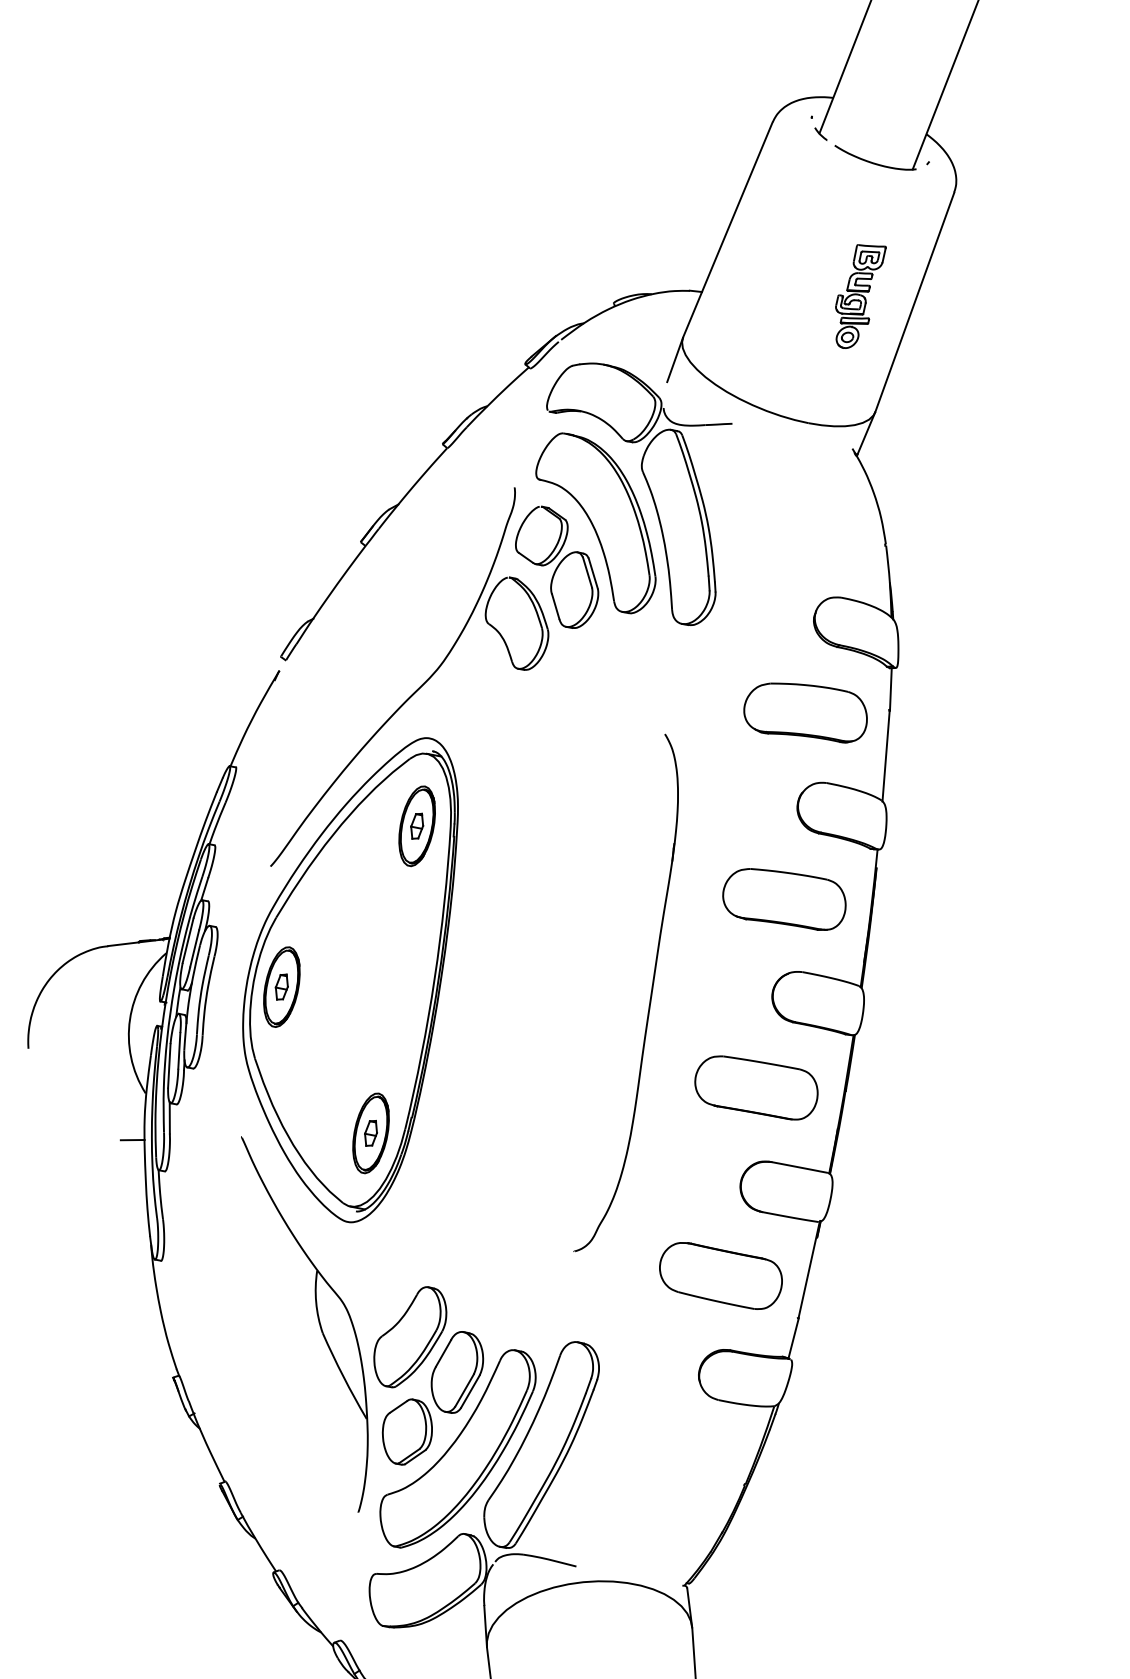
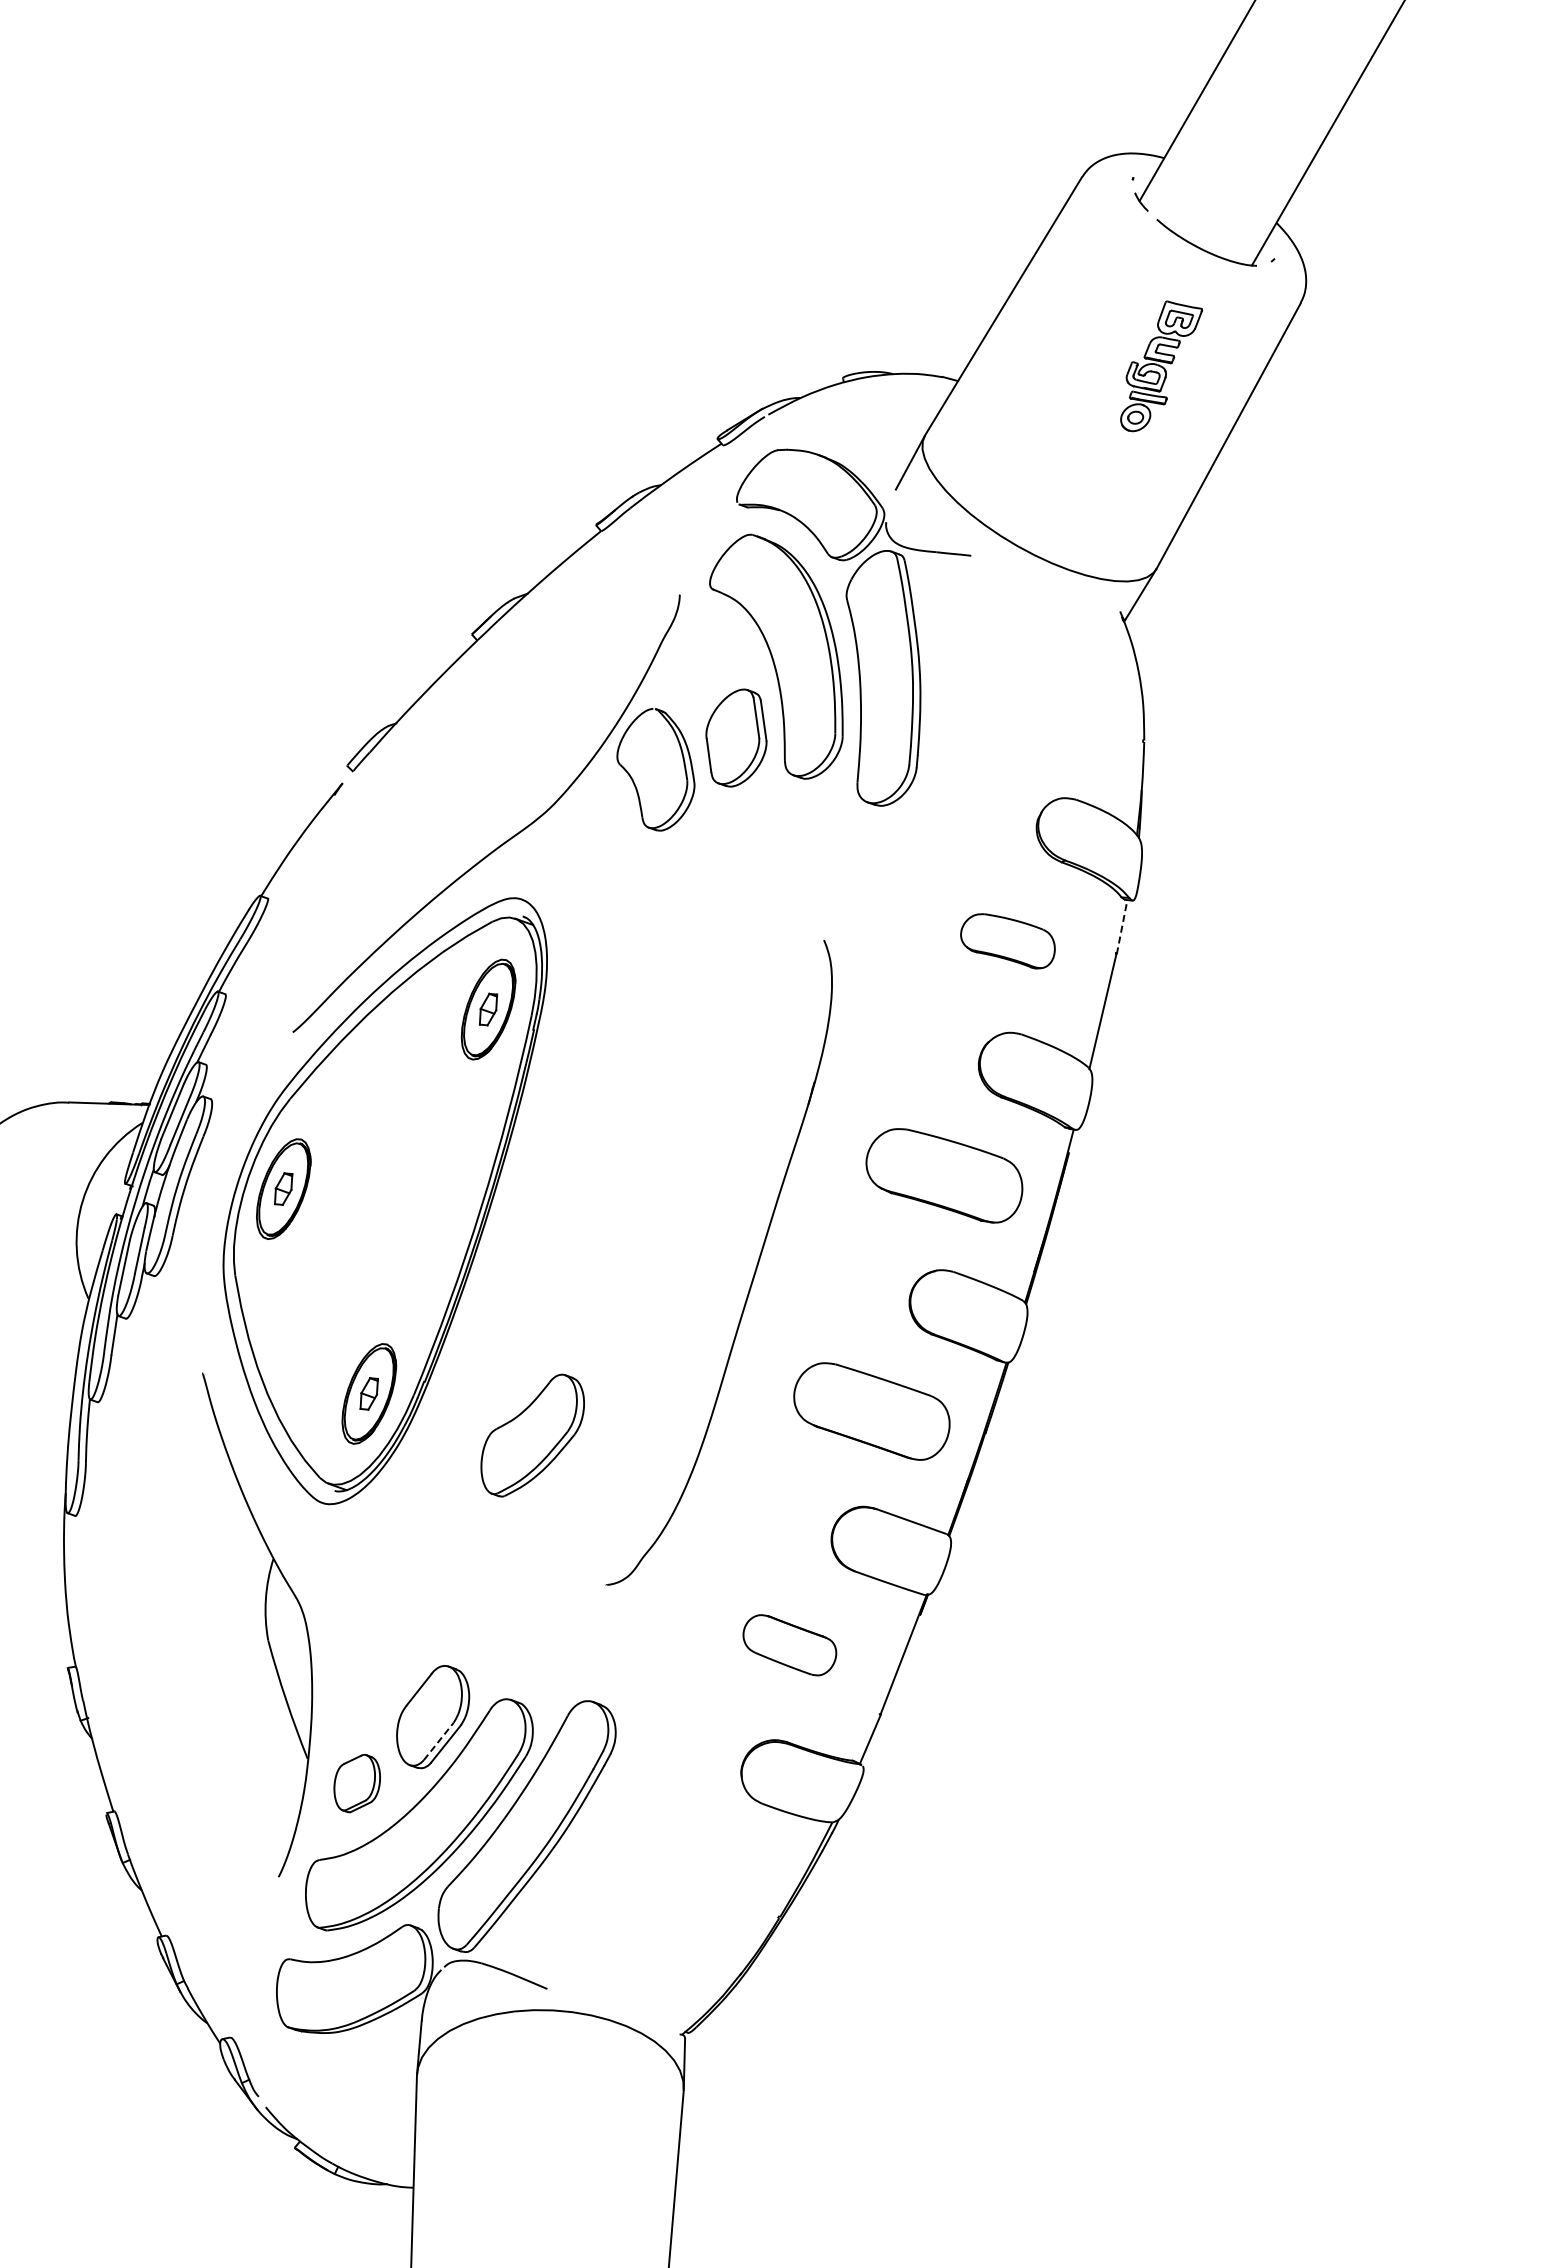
part: (861, 295) -> (1161, 366), moved
part: (556, 543) -> (722, 674), removed
line: (891, 689) -> (1122, 927), solid -> dashed
part: (805, 713) -> (1007, 941), size x0.6
line: (132, 1139) -> (62, 1355), removed
part: (721, 1276) -> (789, 1645), size x0.6
part: (410, 1337) -> (532, 1435), moved
line: (464, 1390) -> (438, 1741), solid -> dashed
part: (406, 1432) -> (356, 1783), size x0.7

